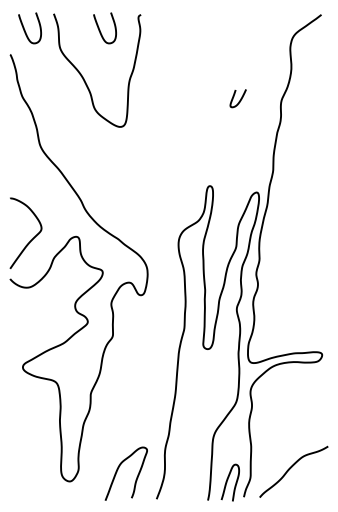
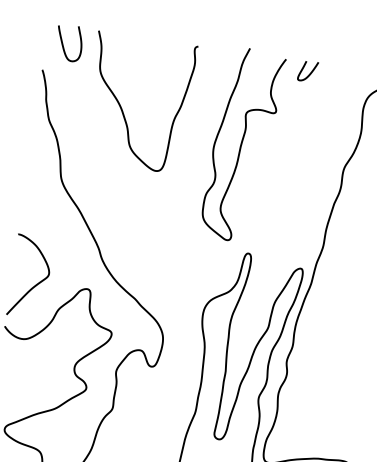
curve: (100, 29) -> (149, 56), removed
curve: (191, 93) -> (242, 144), added
curve: (239, 100) -> (309, 73), moved

